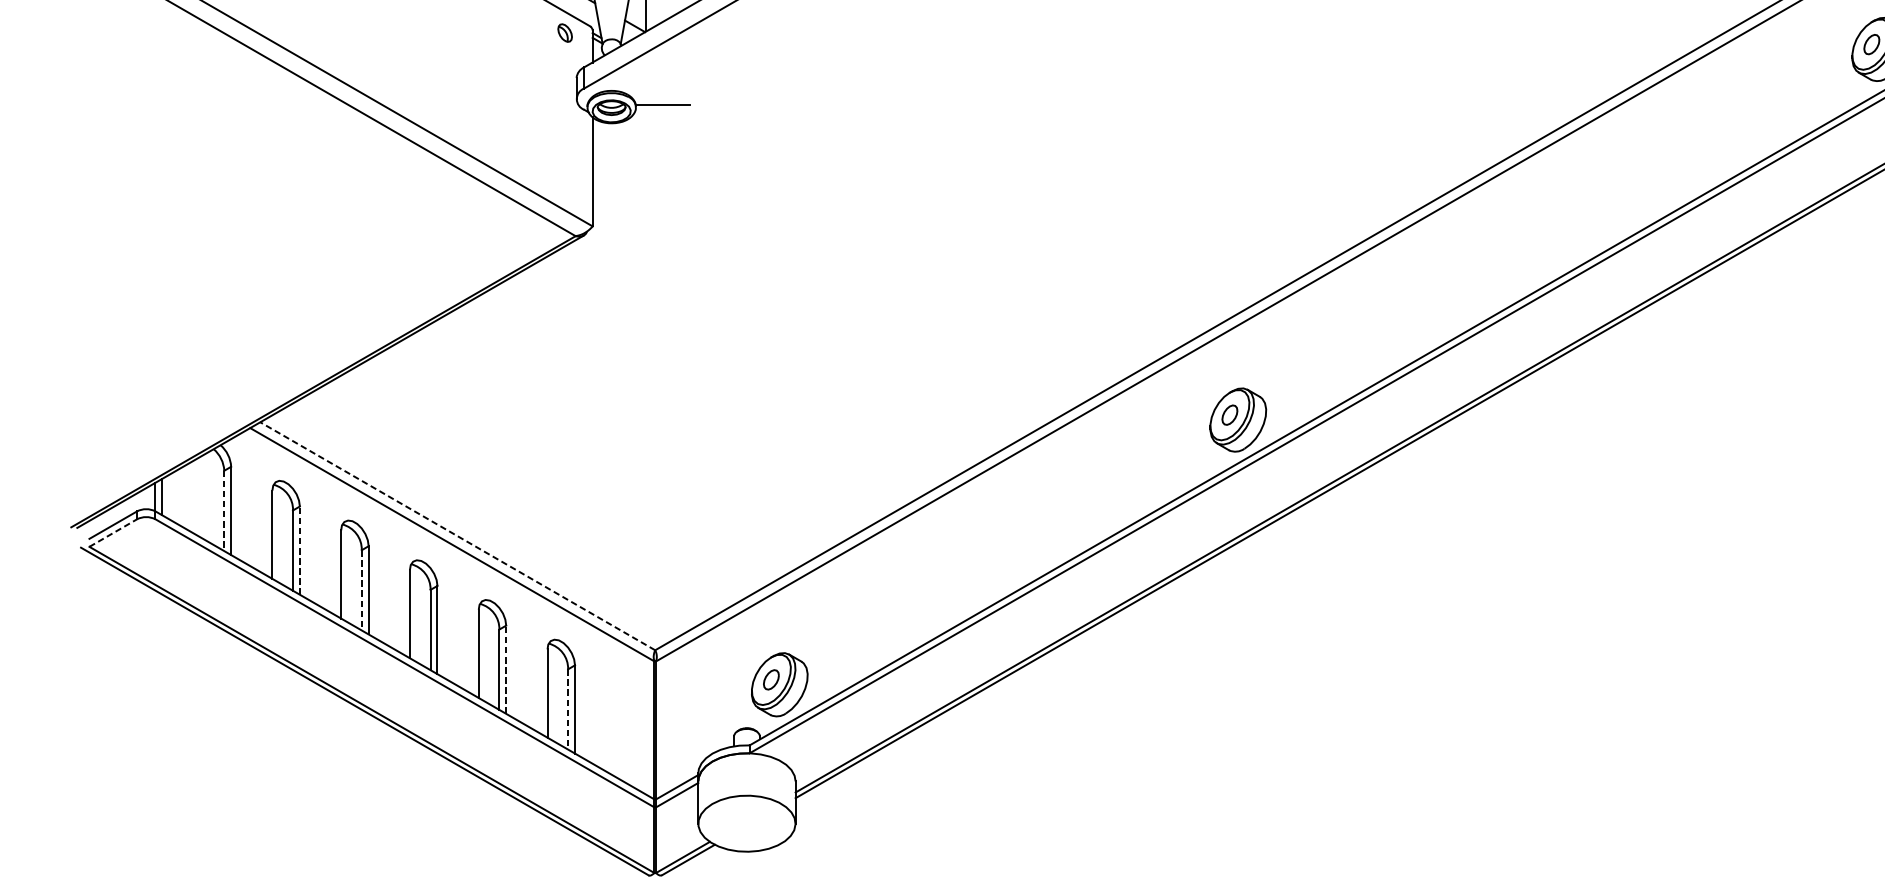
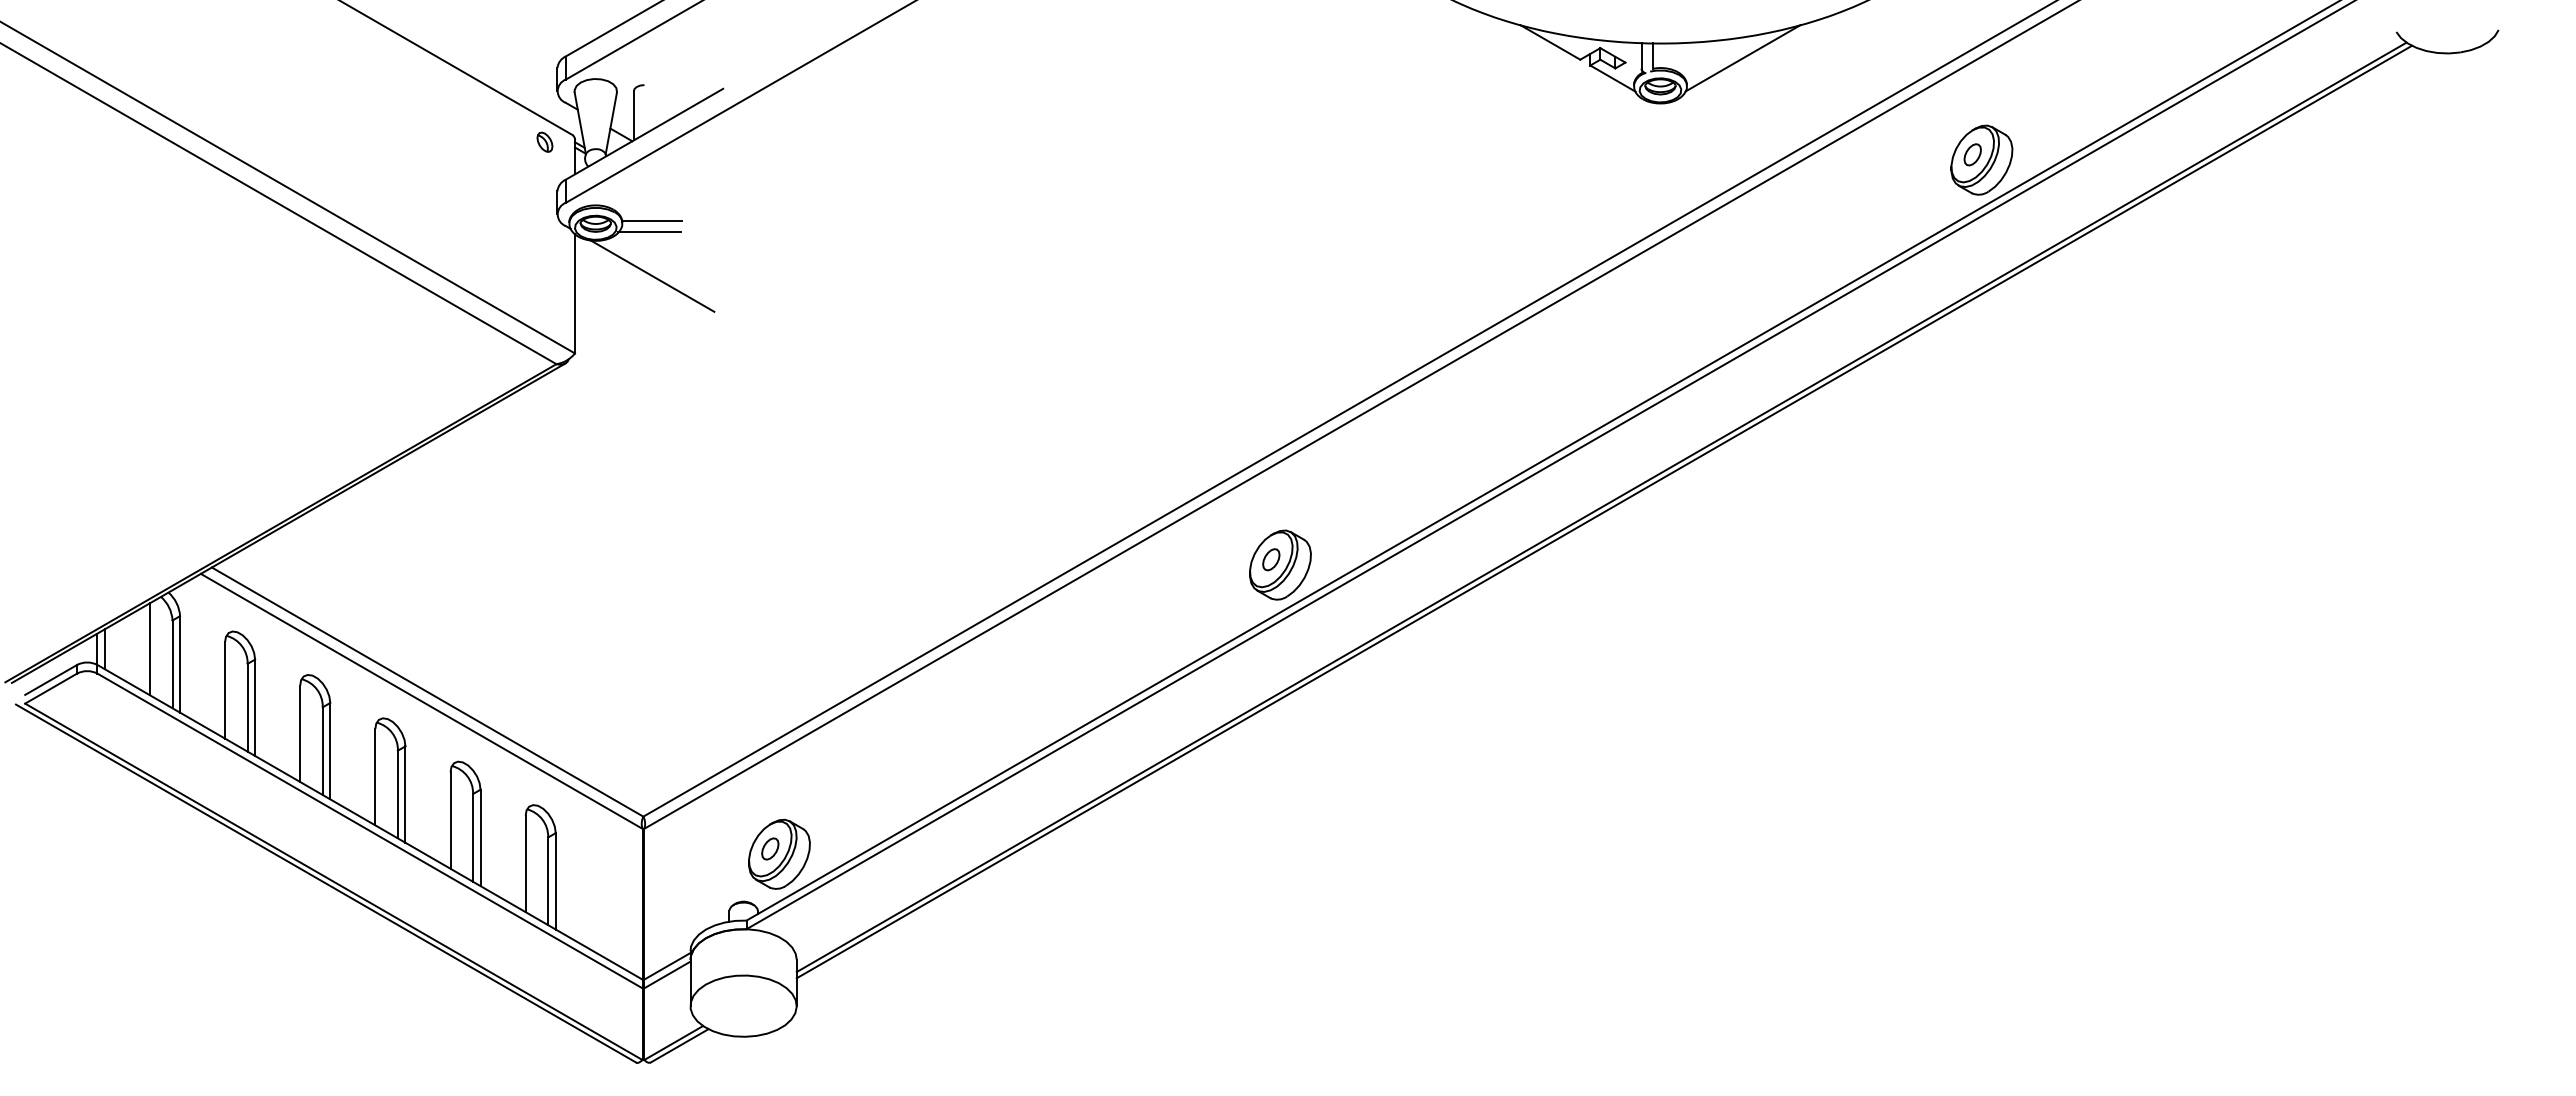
line: (660, 115) -> (649, 232), added
line: (663, 155) -> (652, 275), added
line: (203, 497) -> (149, 649), added
line: (224, 511) -> (172, 664), dashed -> solid
line: (113, 532) -> (51, 688), dashed -> solid
line: (457, 535) -> (427, 691), dashed -> solid
line: (300, 550) -> (255, 707), dashed -> solid
line: (361, 590) -> (322, 751), dashed -> solid
line: (506, 669) -> (480, 837), dashed -> solid
line: (568, 709) -> (548, 881), dashed -> solid

